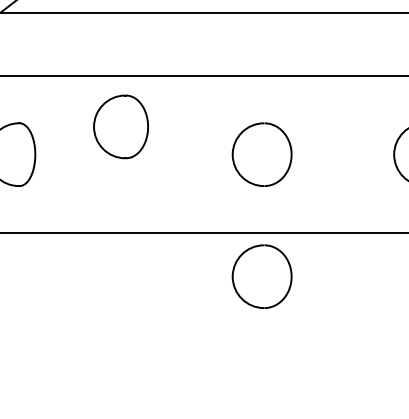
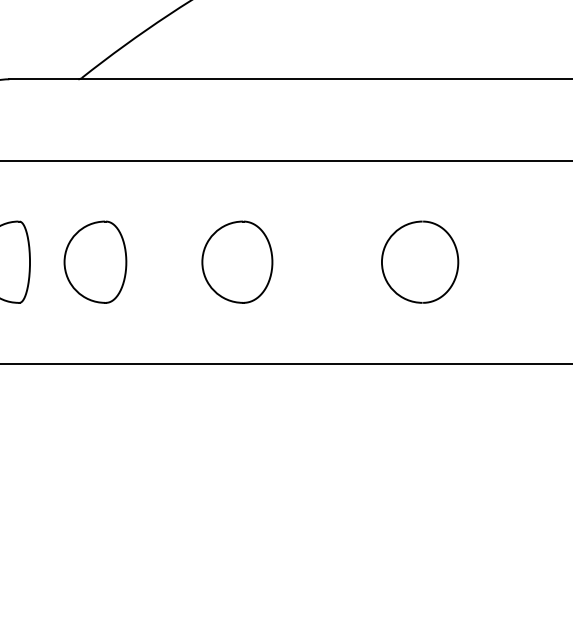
part: (121, 126) -> (237, 261), moved
part: (262, 276) -> (420, 419), removed

